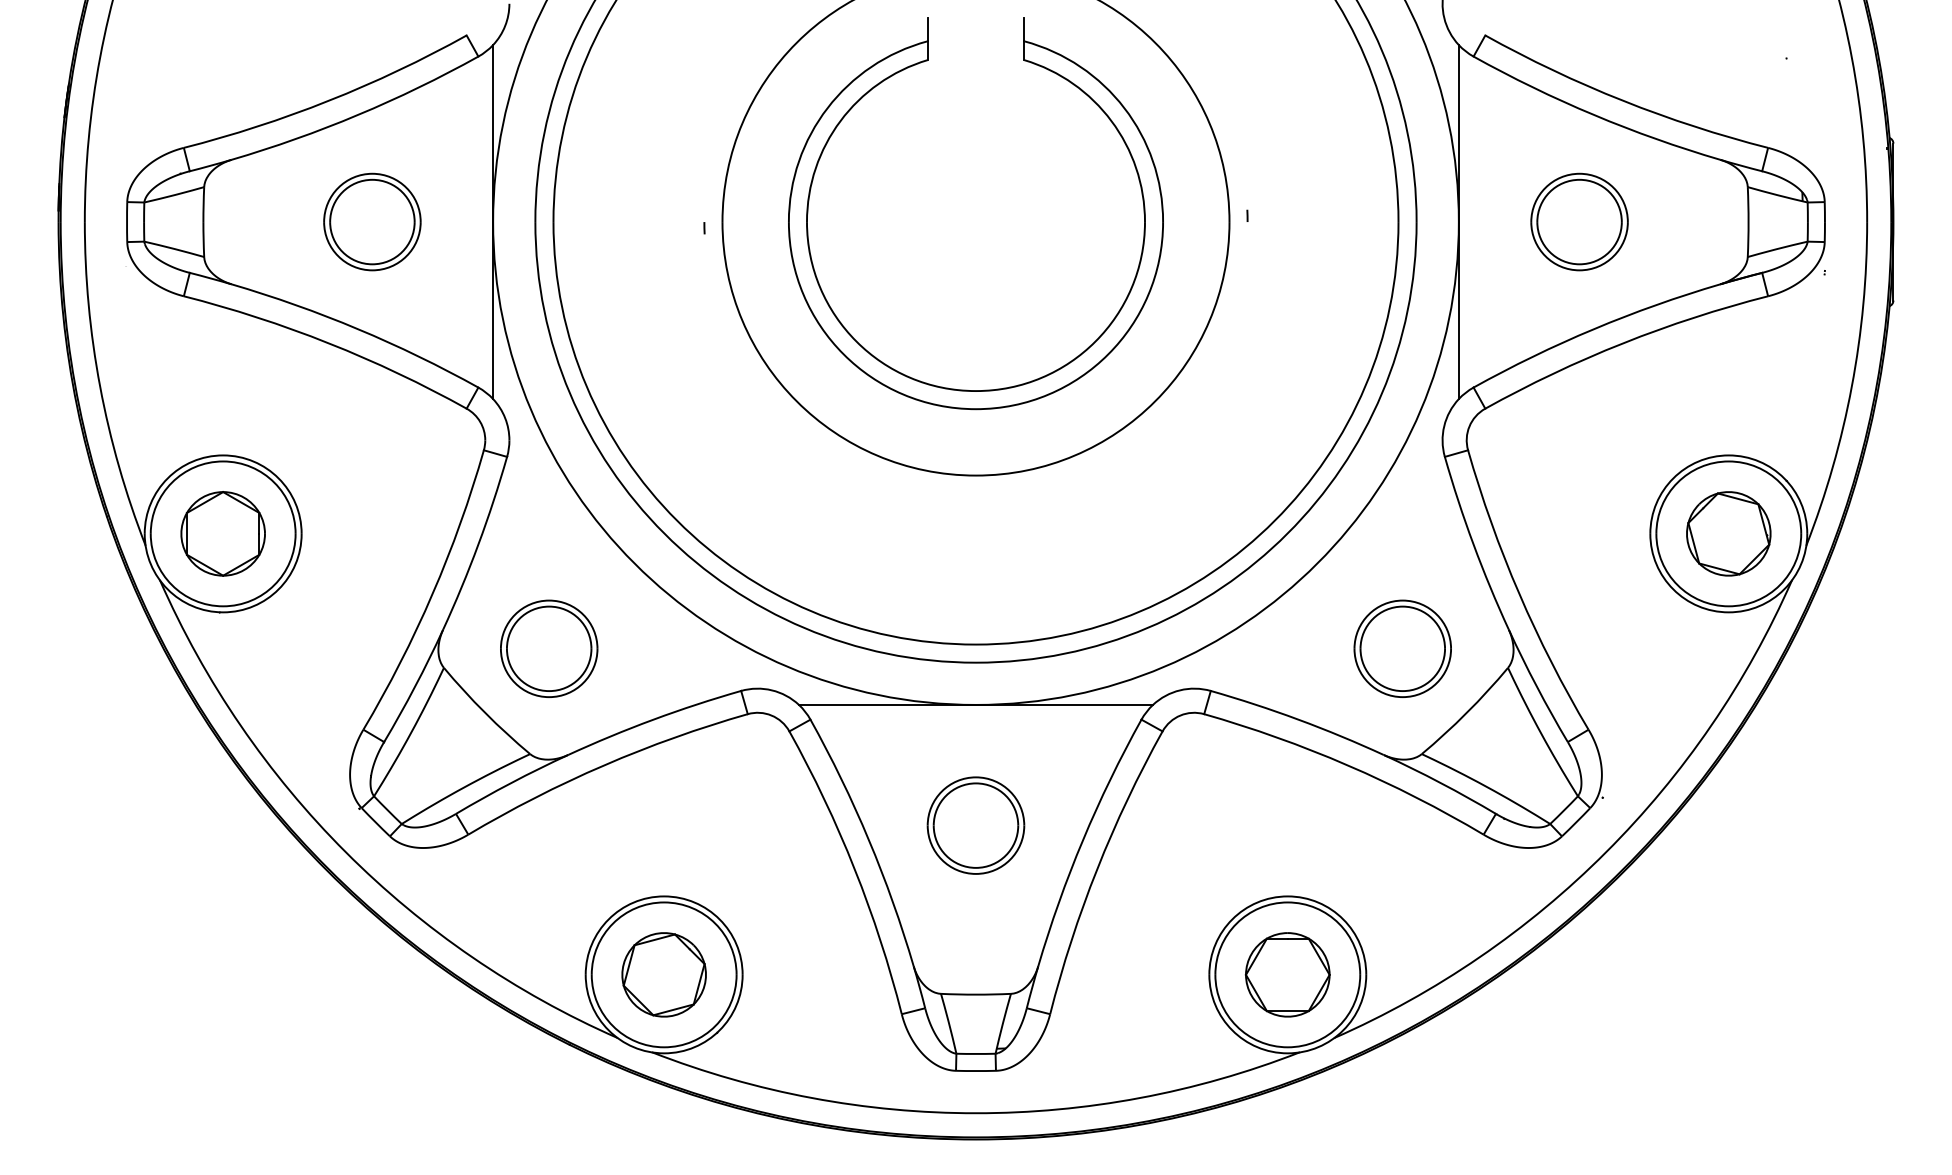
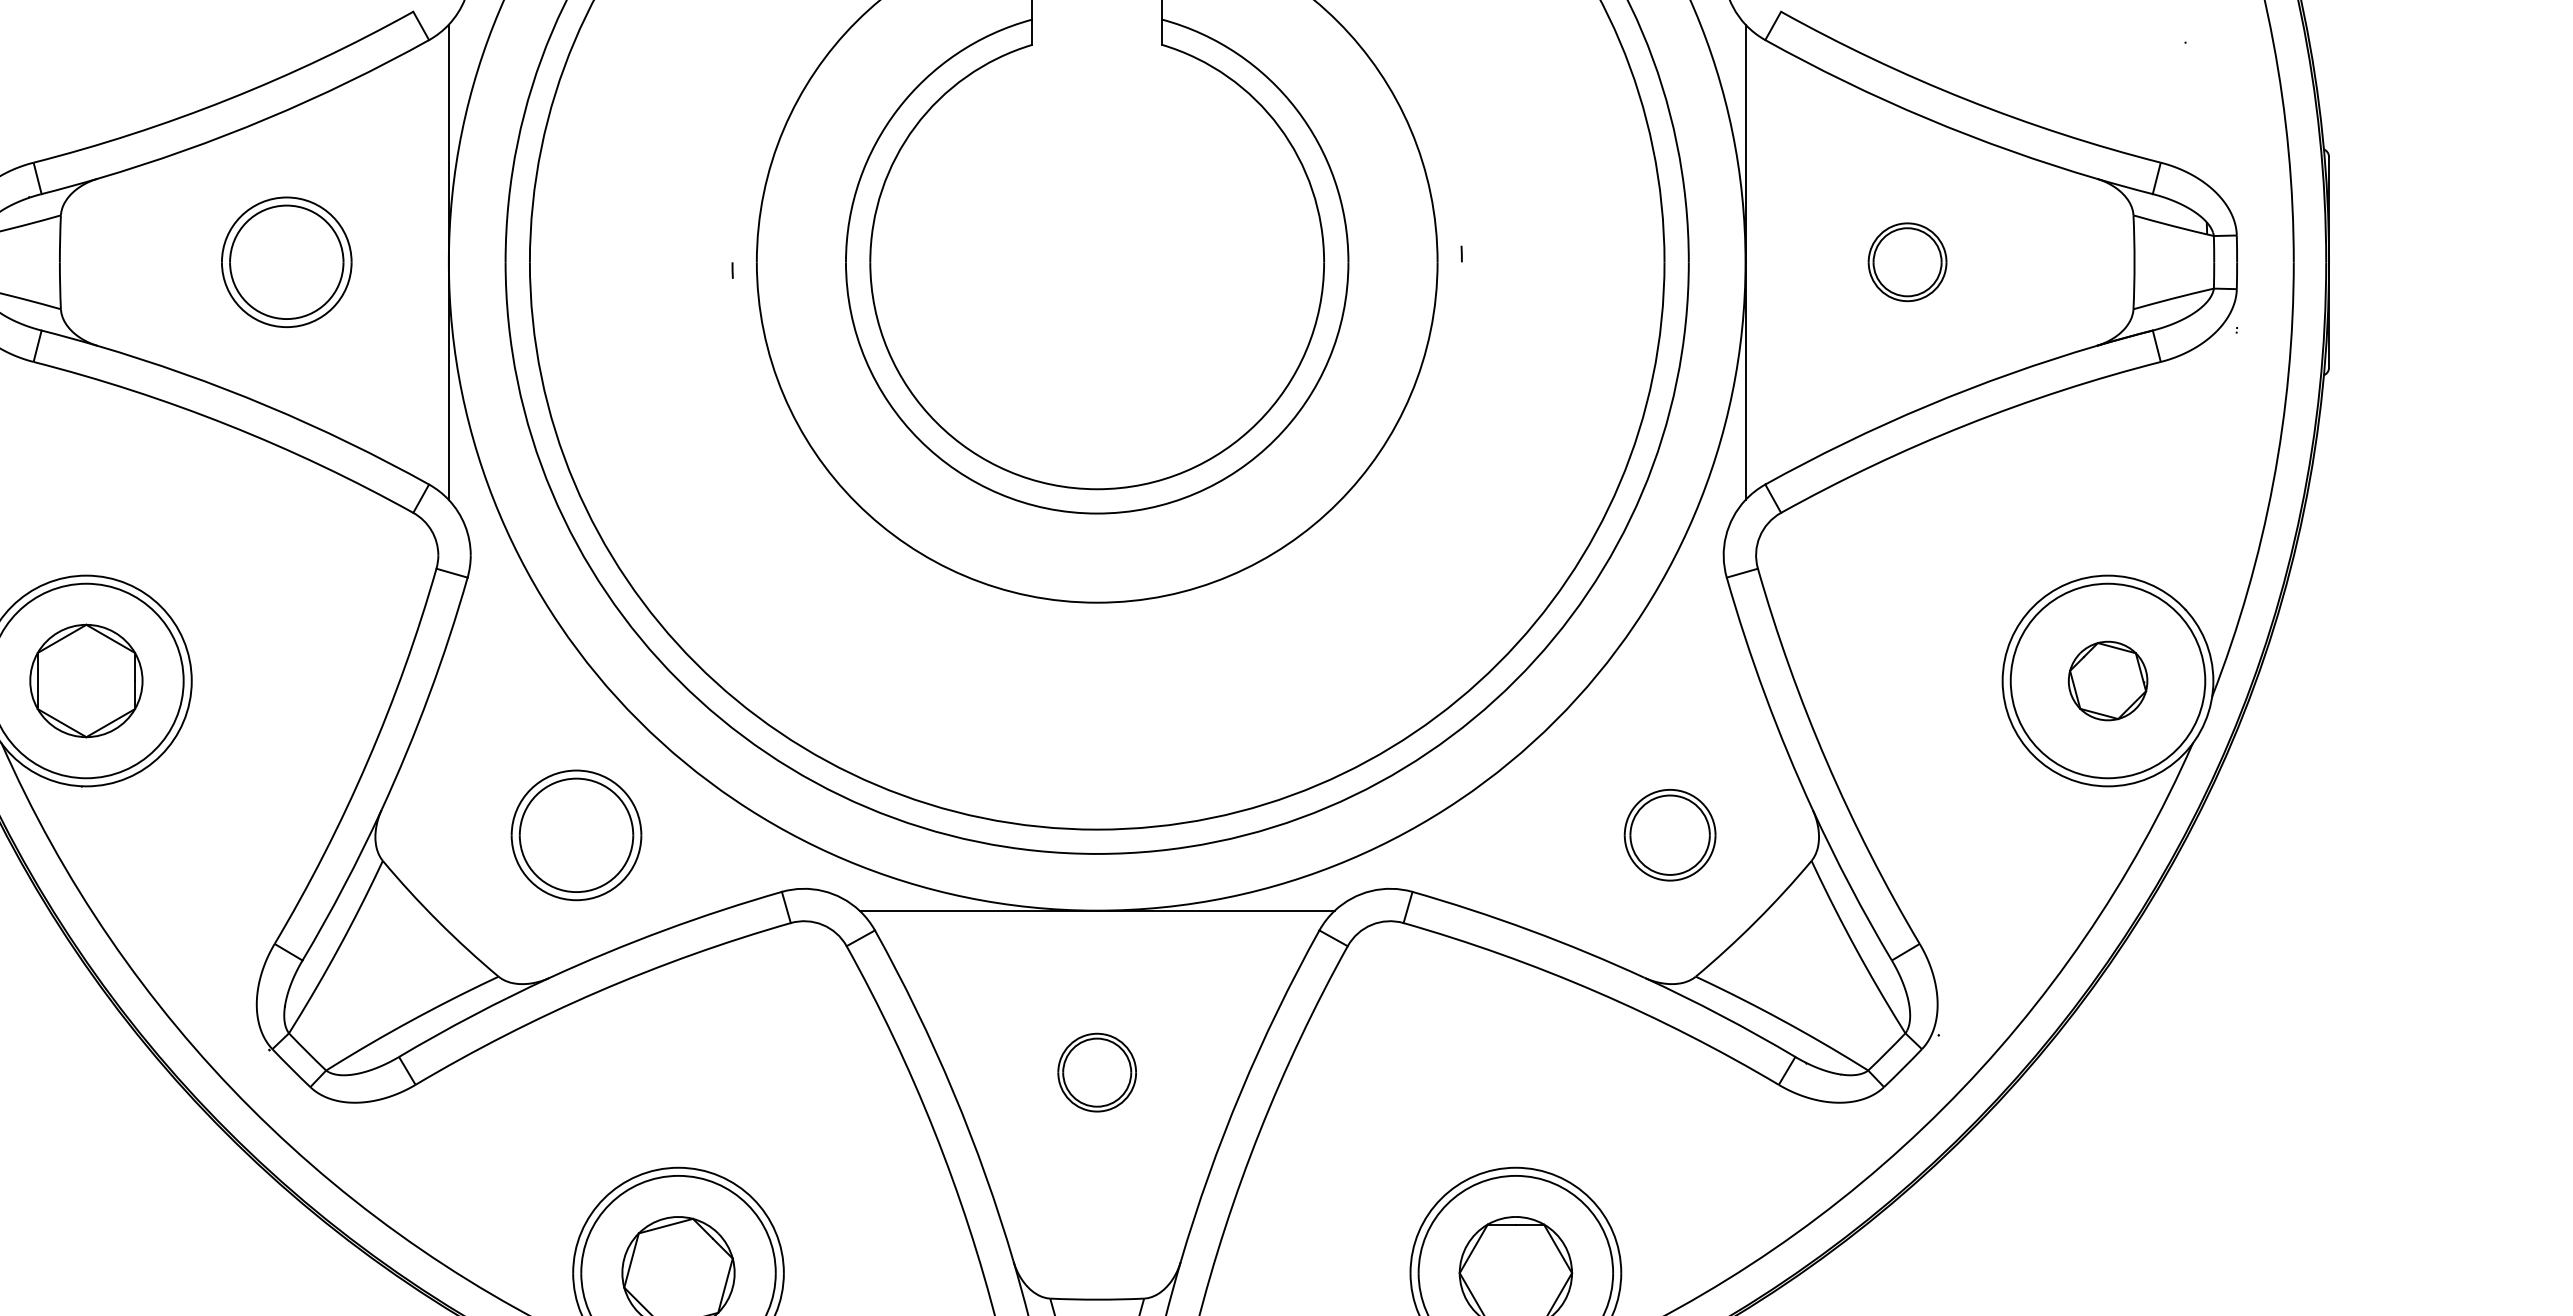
part: (1579, 221) -> (1907, 261), size x0.6
part: (1728, 533) -> (2107, 680), size x0.7
part: (549, 648) -> (576, 834), moved
part: (1402, 648) -> (1669, 834), size x0.7
part: (975, 825) -> (1096, 1072), size x0.6

